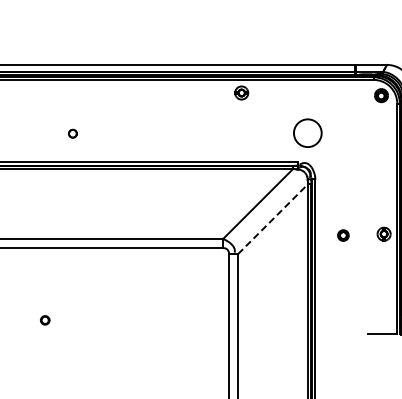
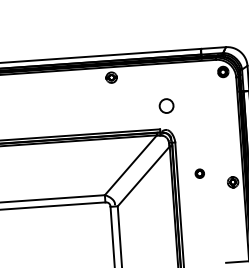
circle: (307, 132) -> (166, 105), size x0.62
line: (273, 219) -> (144, 176), dashed -> solid
part: (343, 235) -> (199, 173), moved

